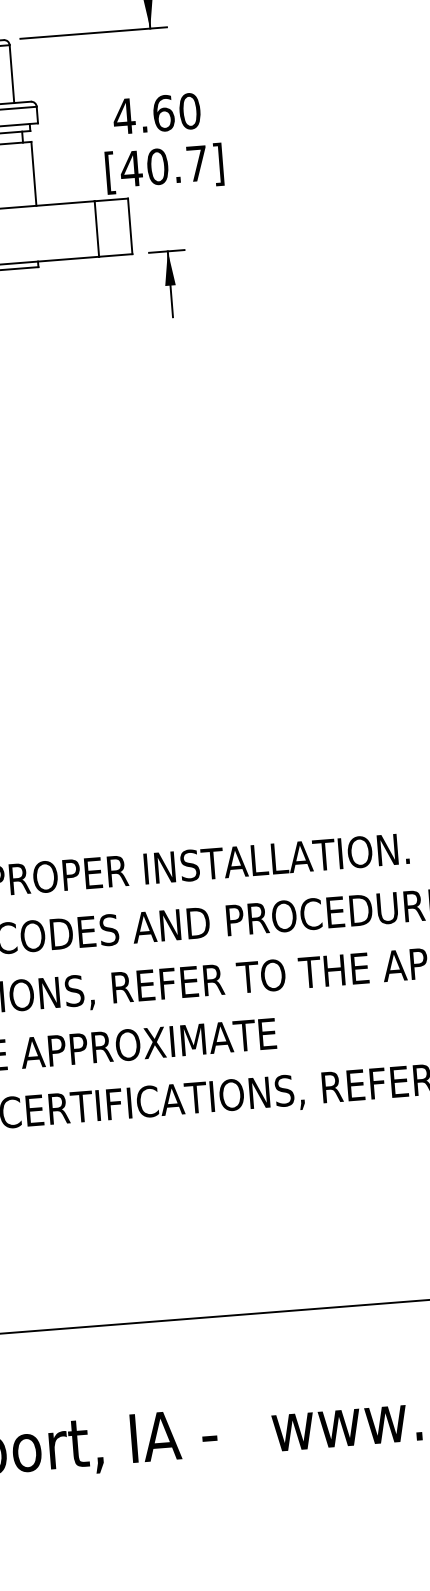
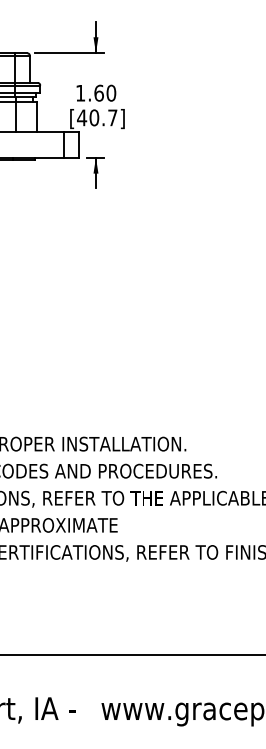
text: (123, 117) -> (80, 93), 4.60 -> 1.60

